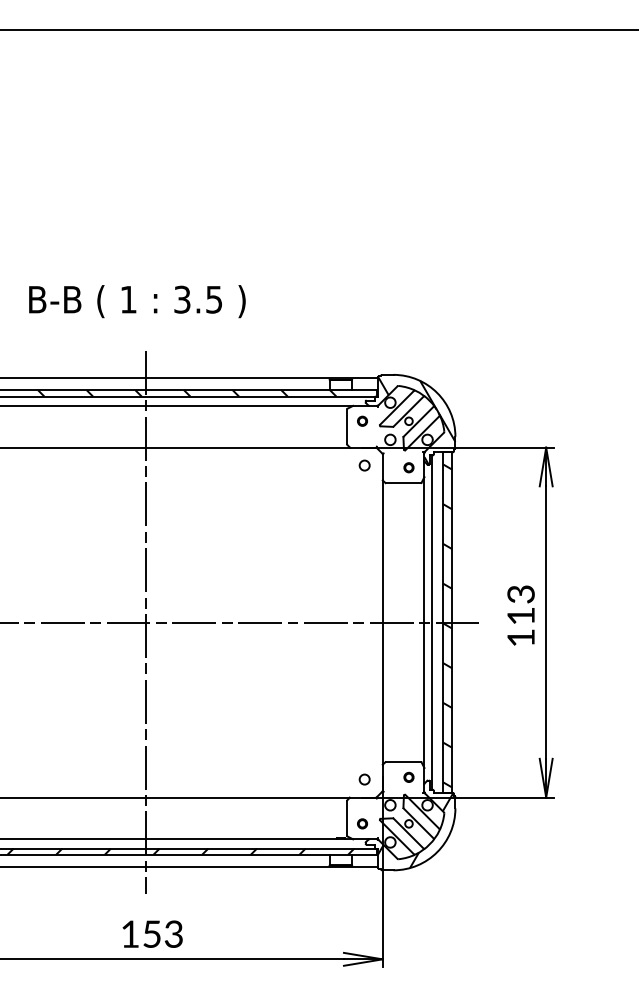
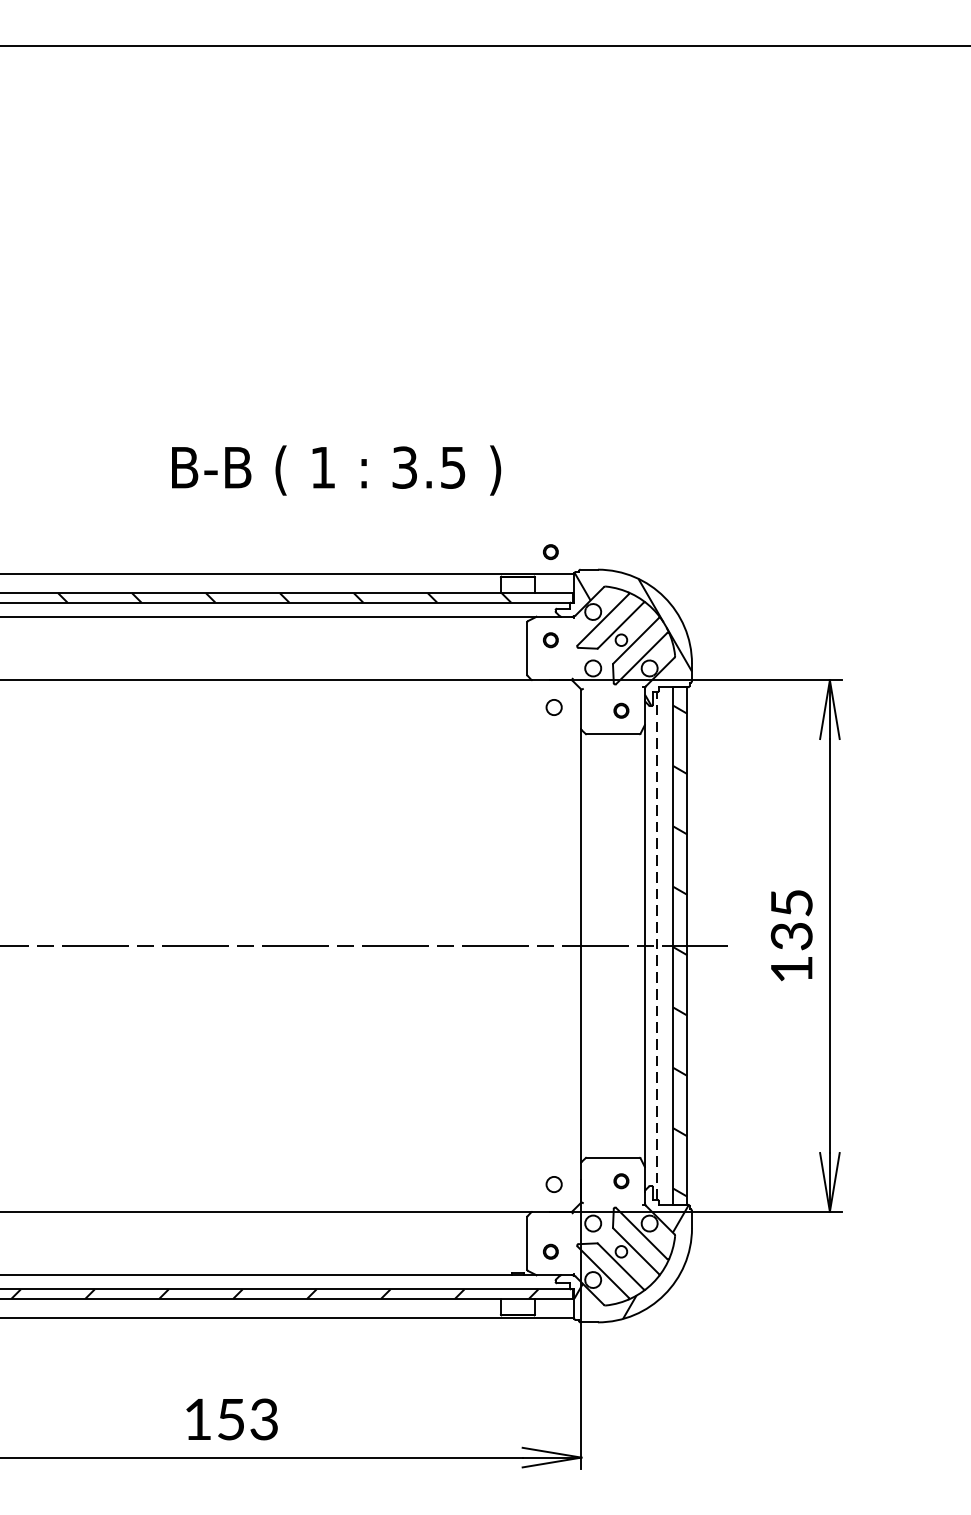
text: (137, 301) -> (336, 470), moved
part: (362, 362) -> (550, 550), added
text: (520, 605) -> (790, 920), 113 -> 135
line: (145, 622) -> (221, 945), removed
line: (432, 622) -> (657, 945), solid -> dashed

